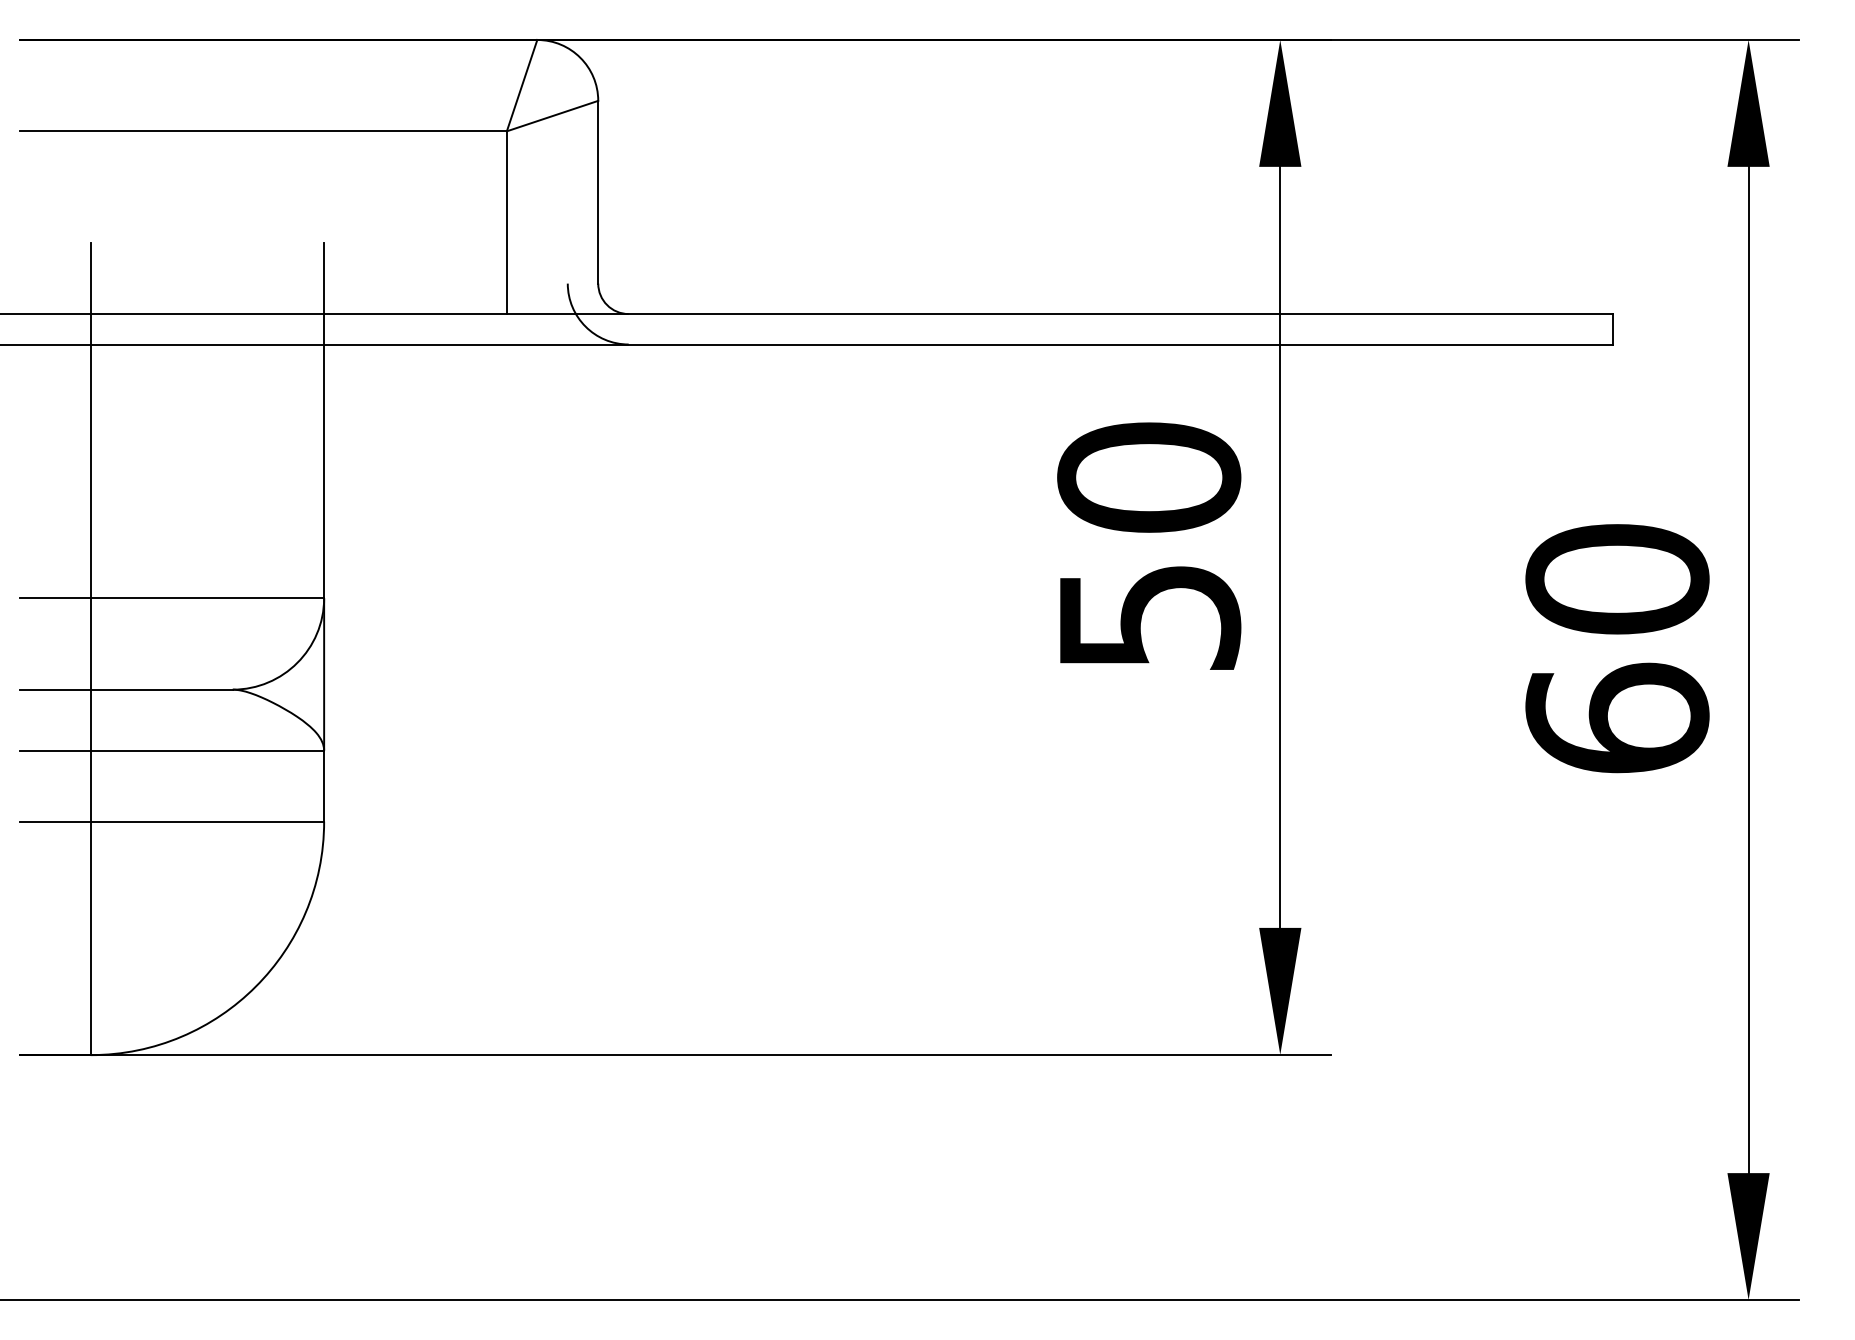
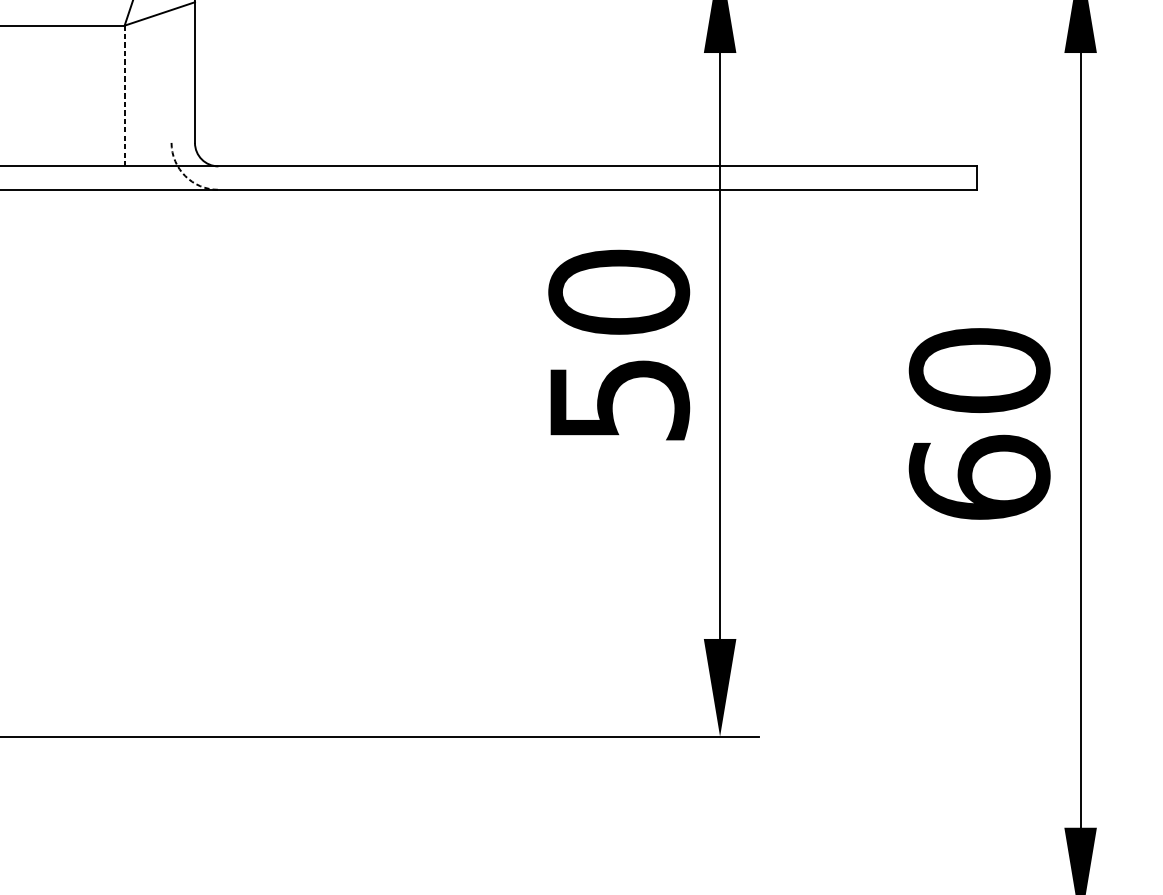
line: (506, 222) -> (124, 95), solid -> dashed
arc: (585, 326) -> (185, 175), solid -> dashed

